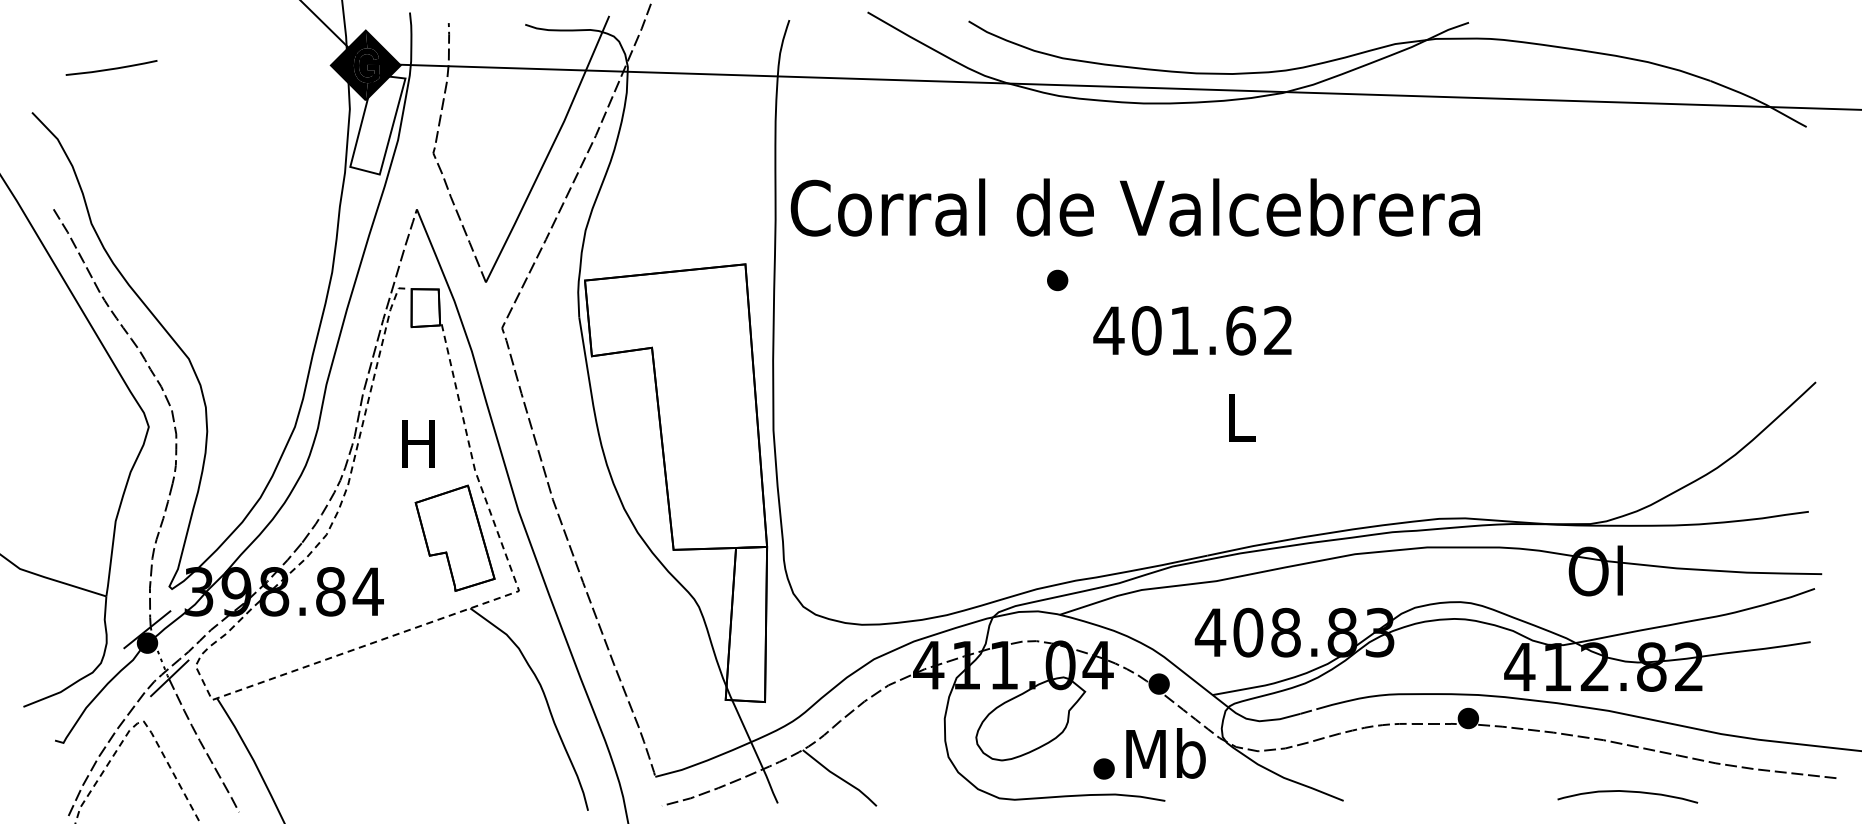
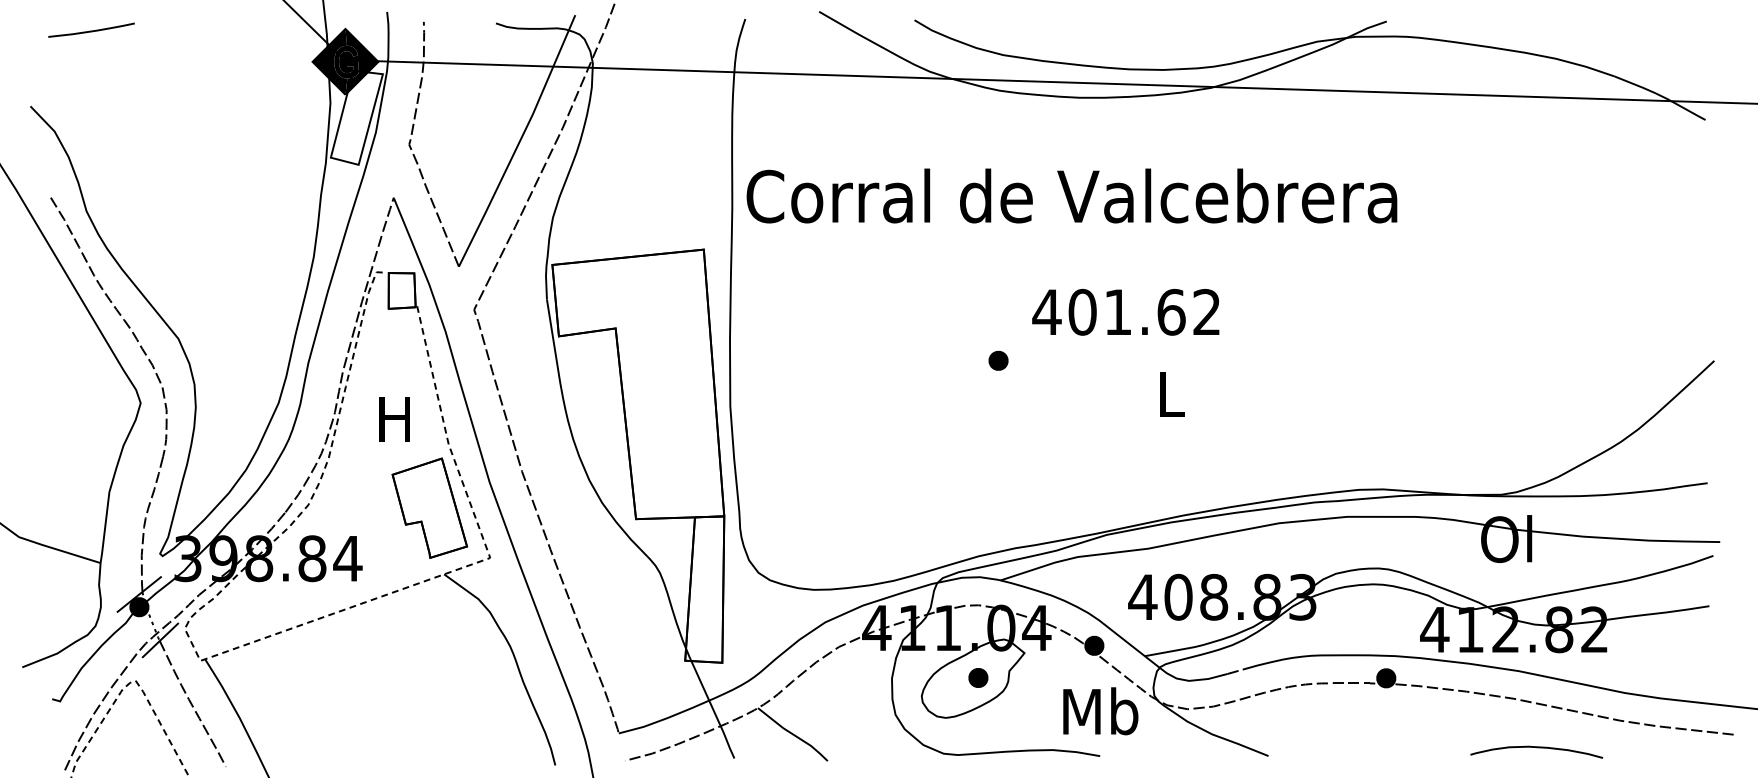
curve: (111, 68) -> (91, 30), moved
part: (1057, 280) -> (998, 360), moved
part: (1104, 768) -> (978, 677), moved

